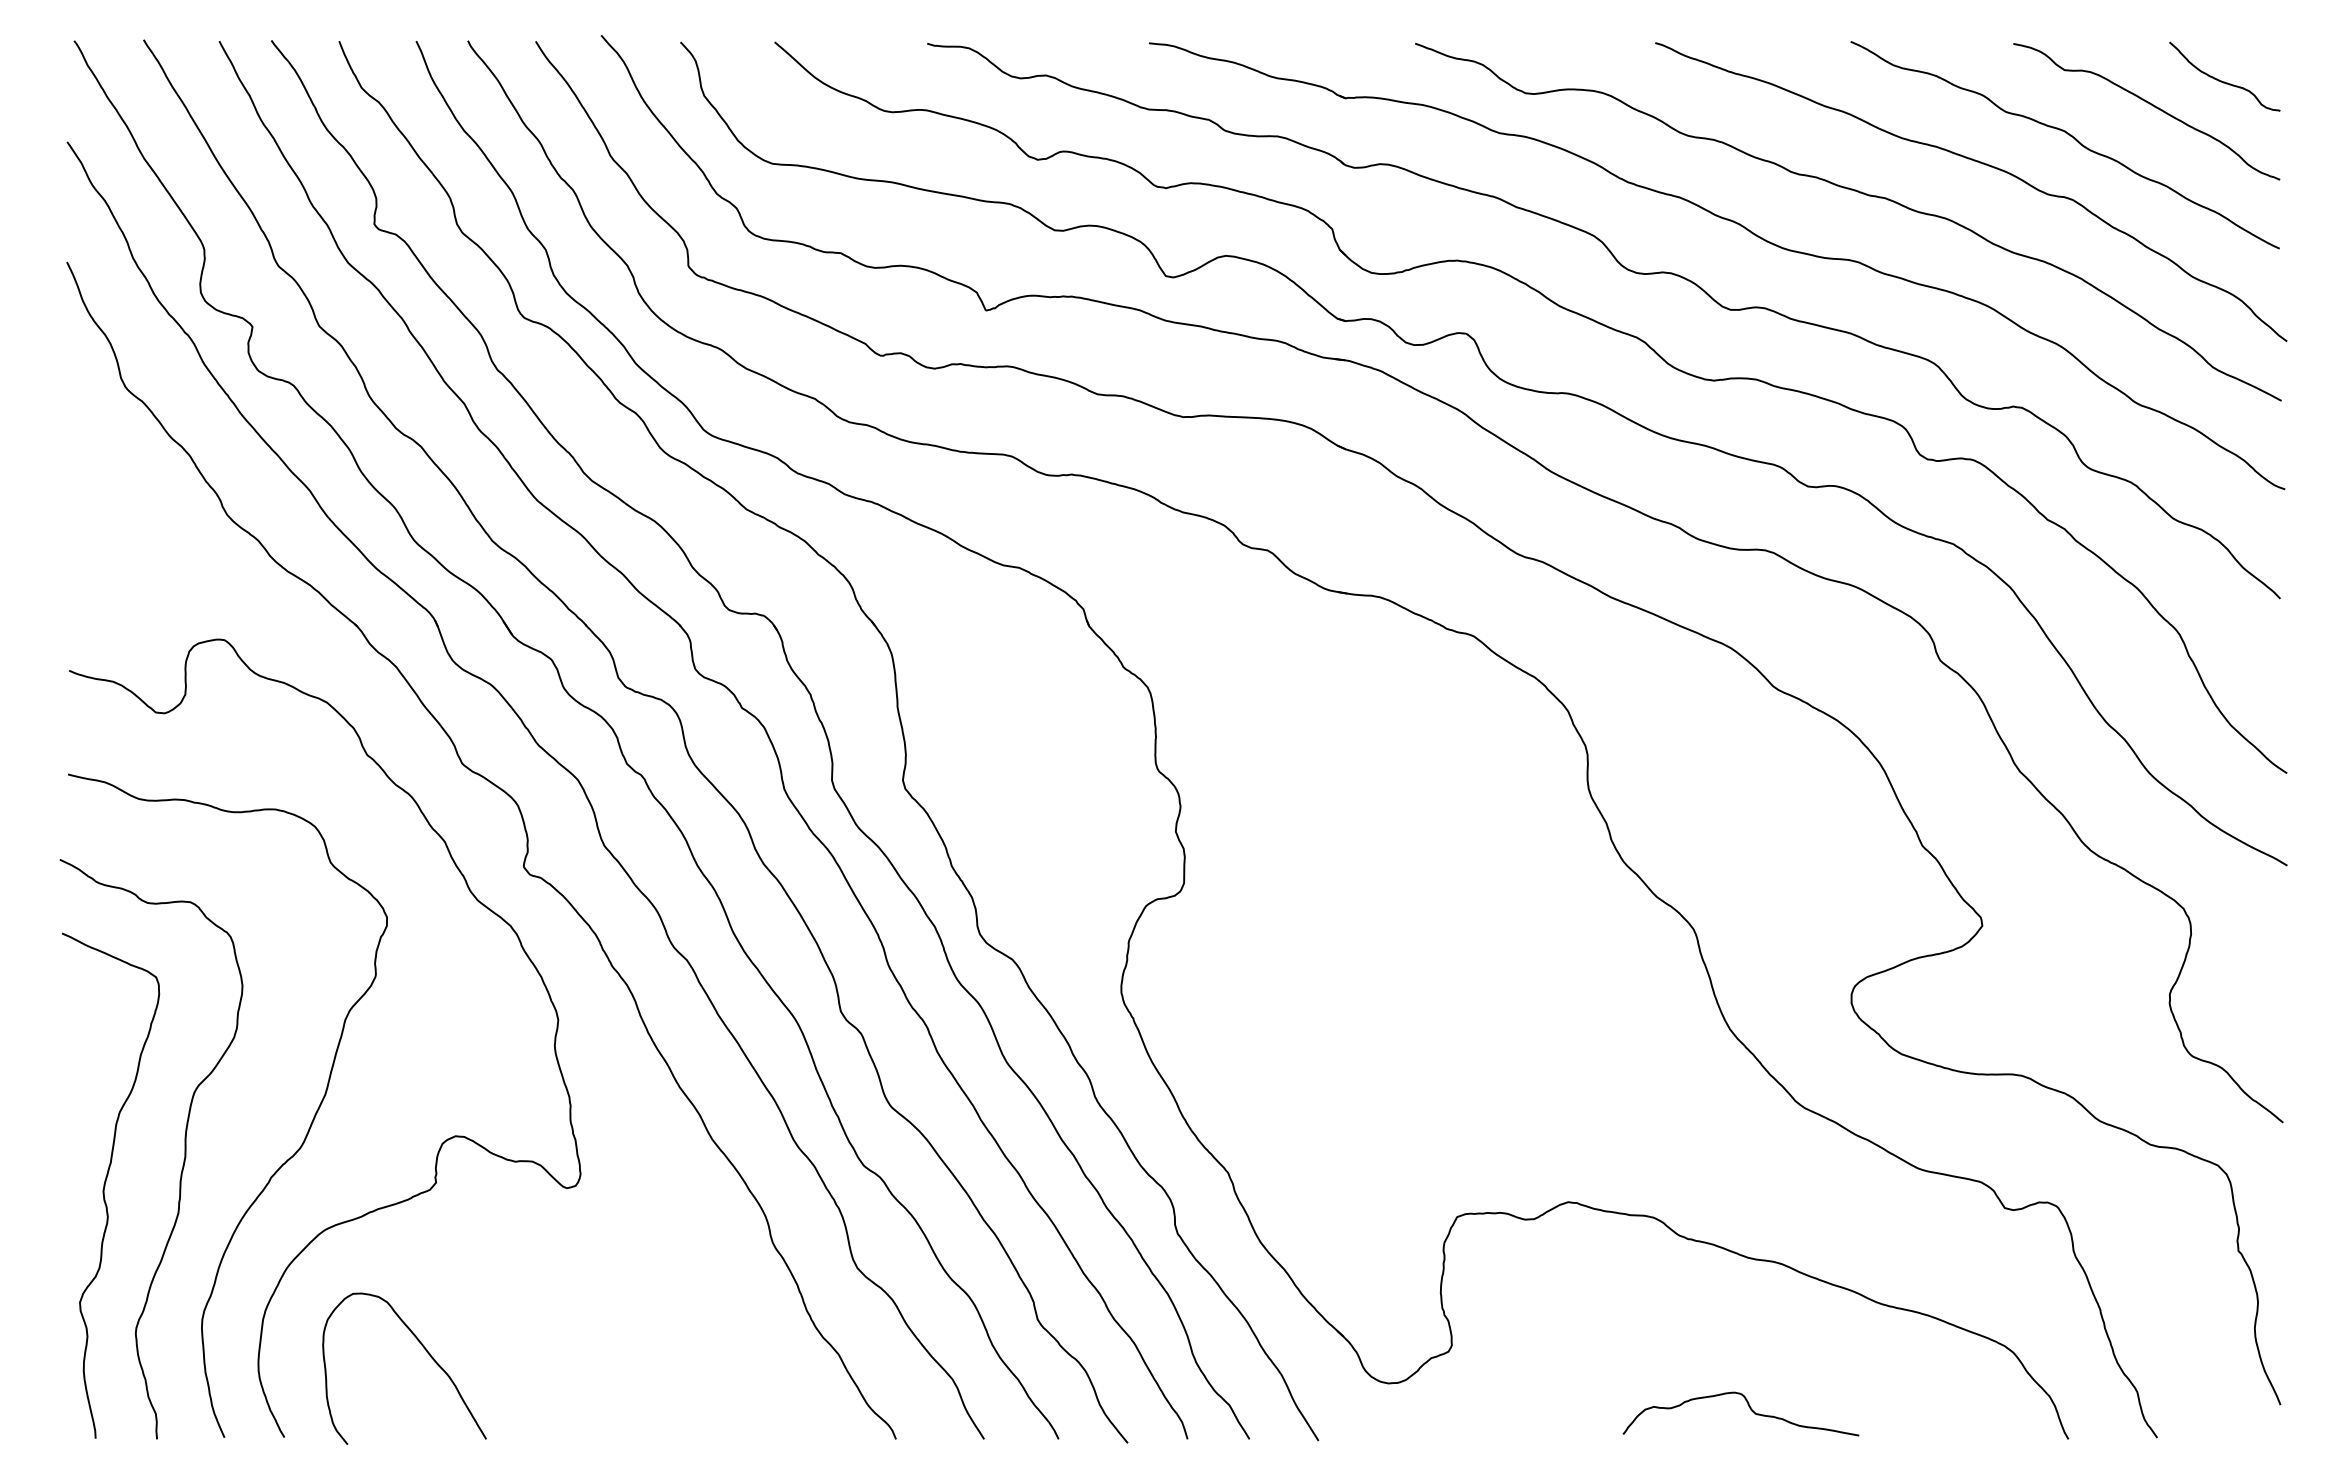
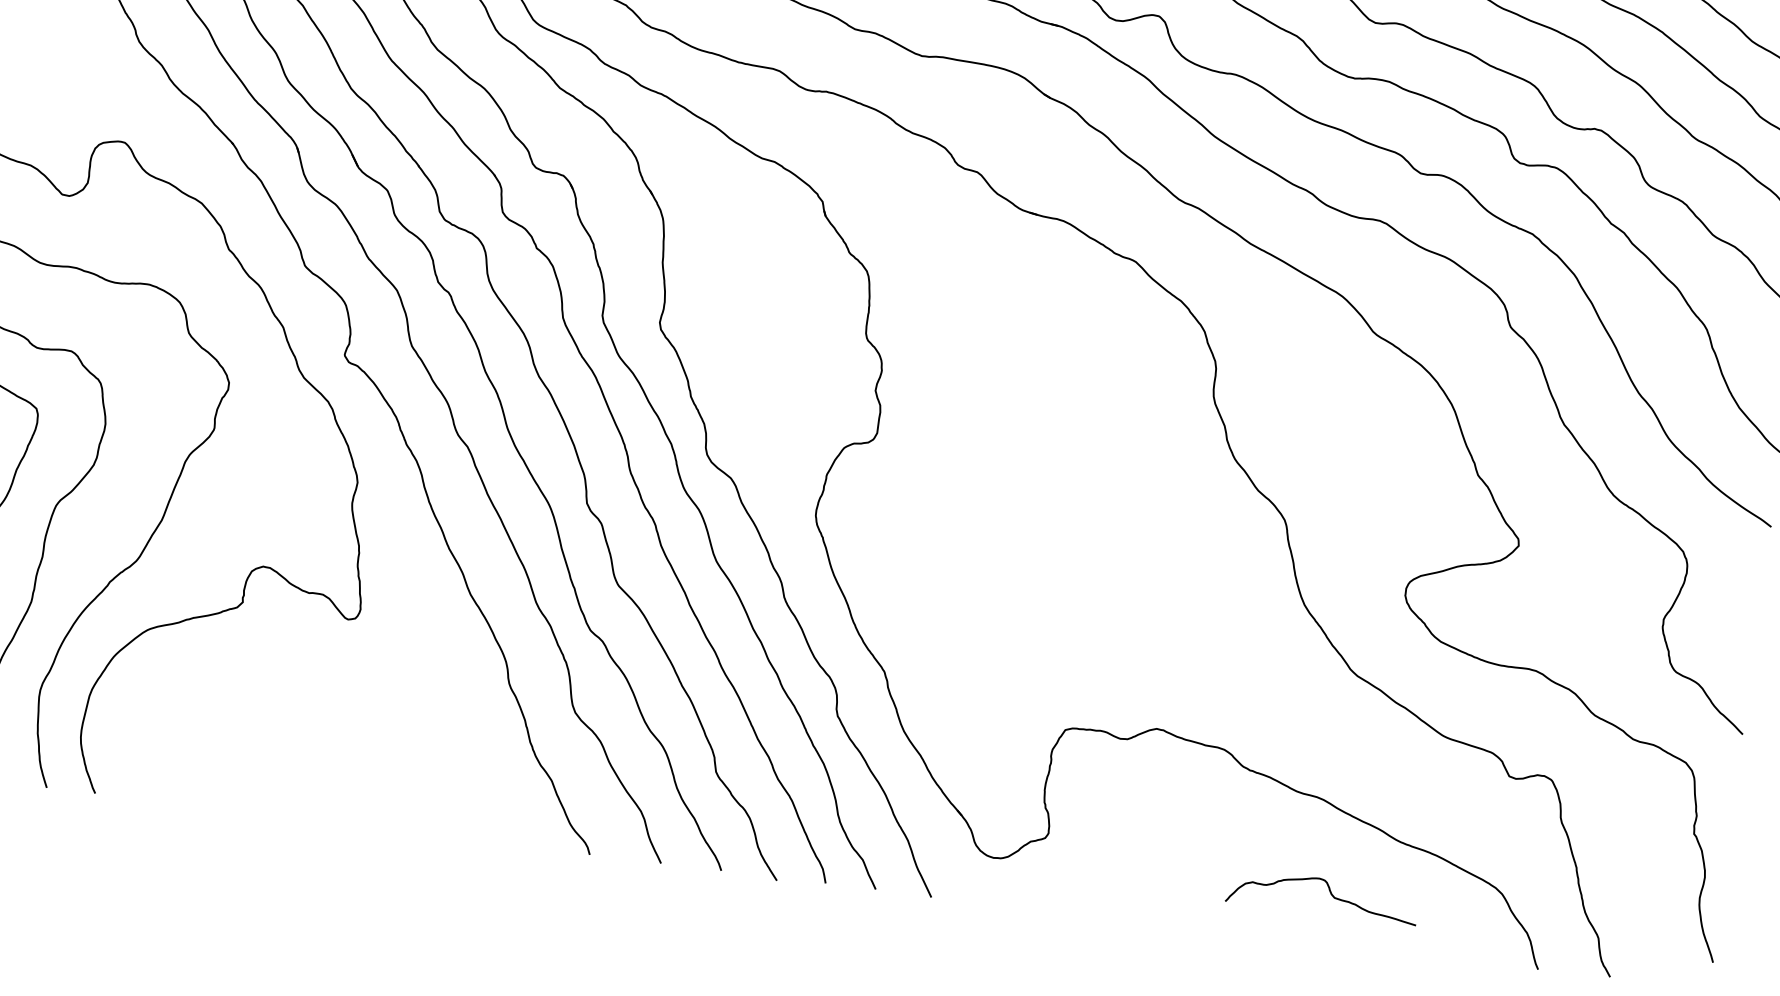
curve: (427, 1353) -> (219, 739), removed
curve: (1749, 1408) -> (1329, 892), moved

